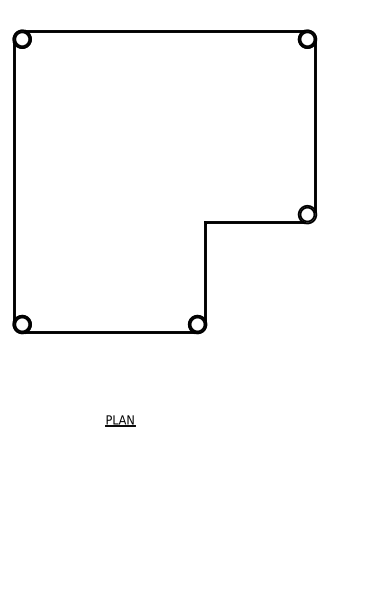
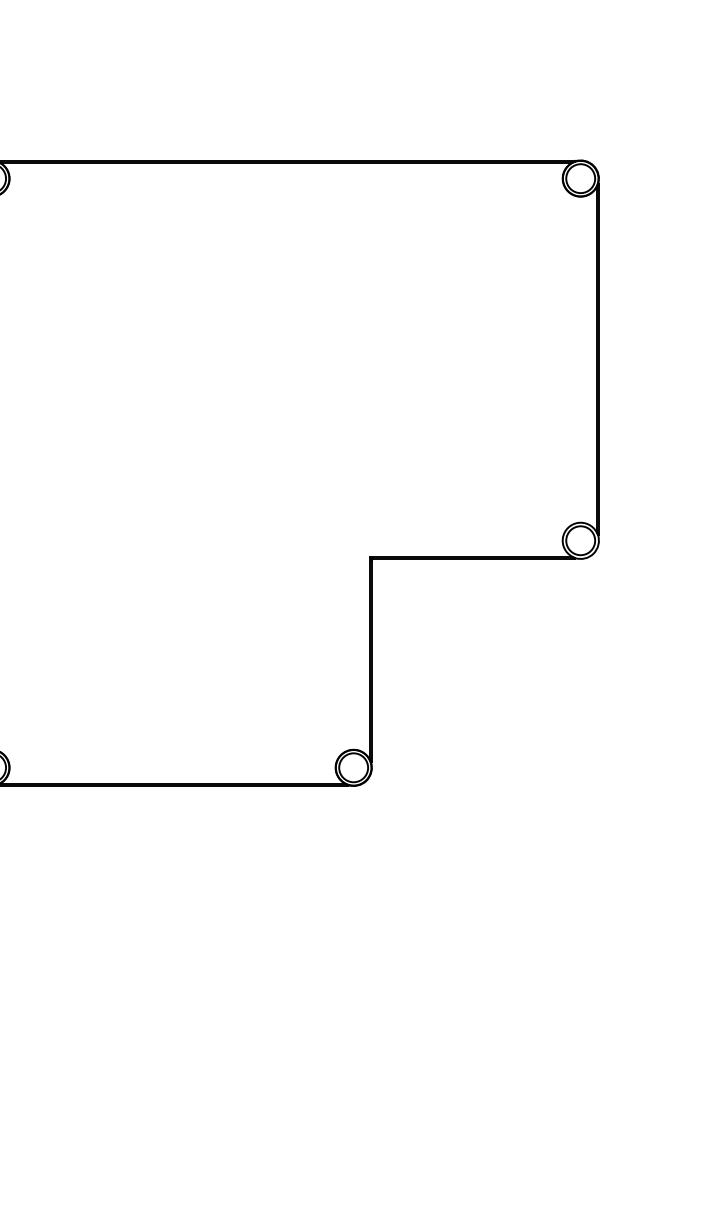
part: (120, 420) -> (194, 966), removed

